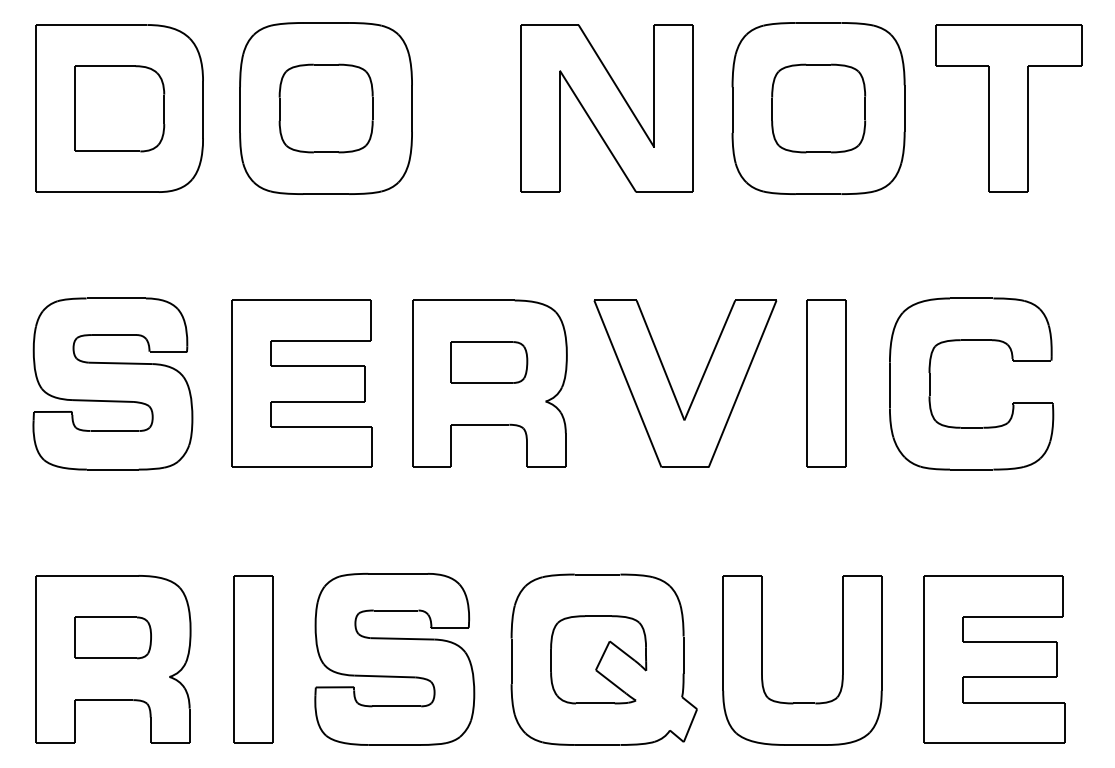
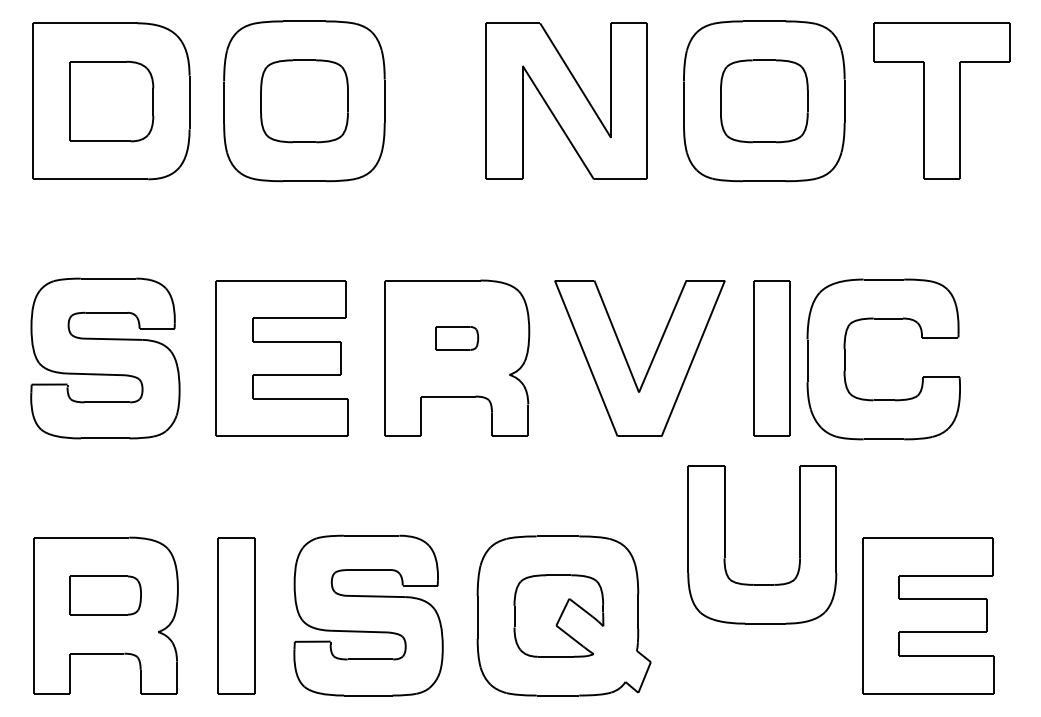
part: (489, 362) -> (457, 338), size x0.6
part: (930, 383) -> (845, 358), moved
part: (762, 660) -> (724, 544), moved

